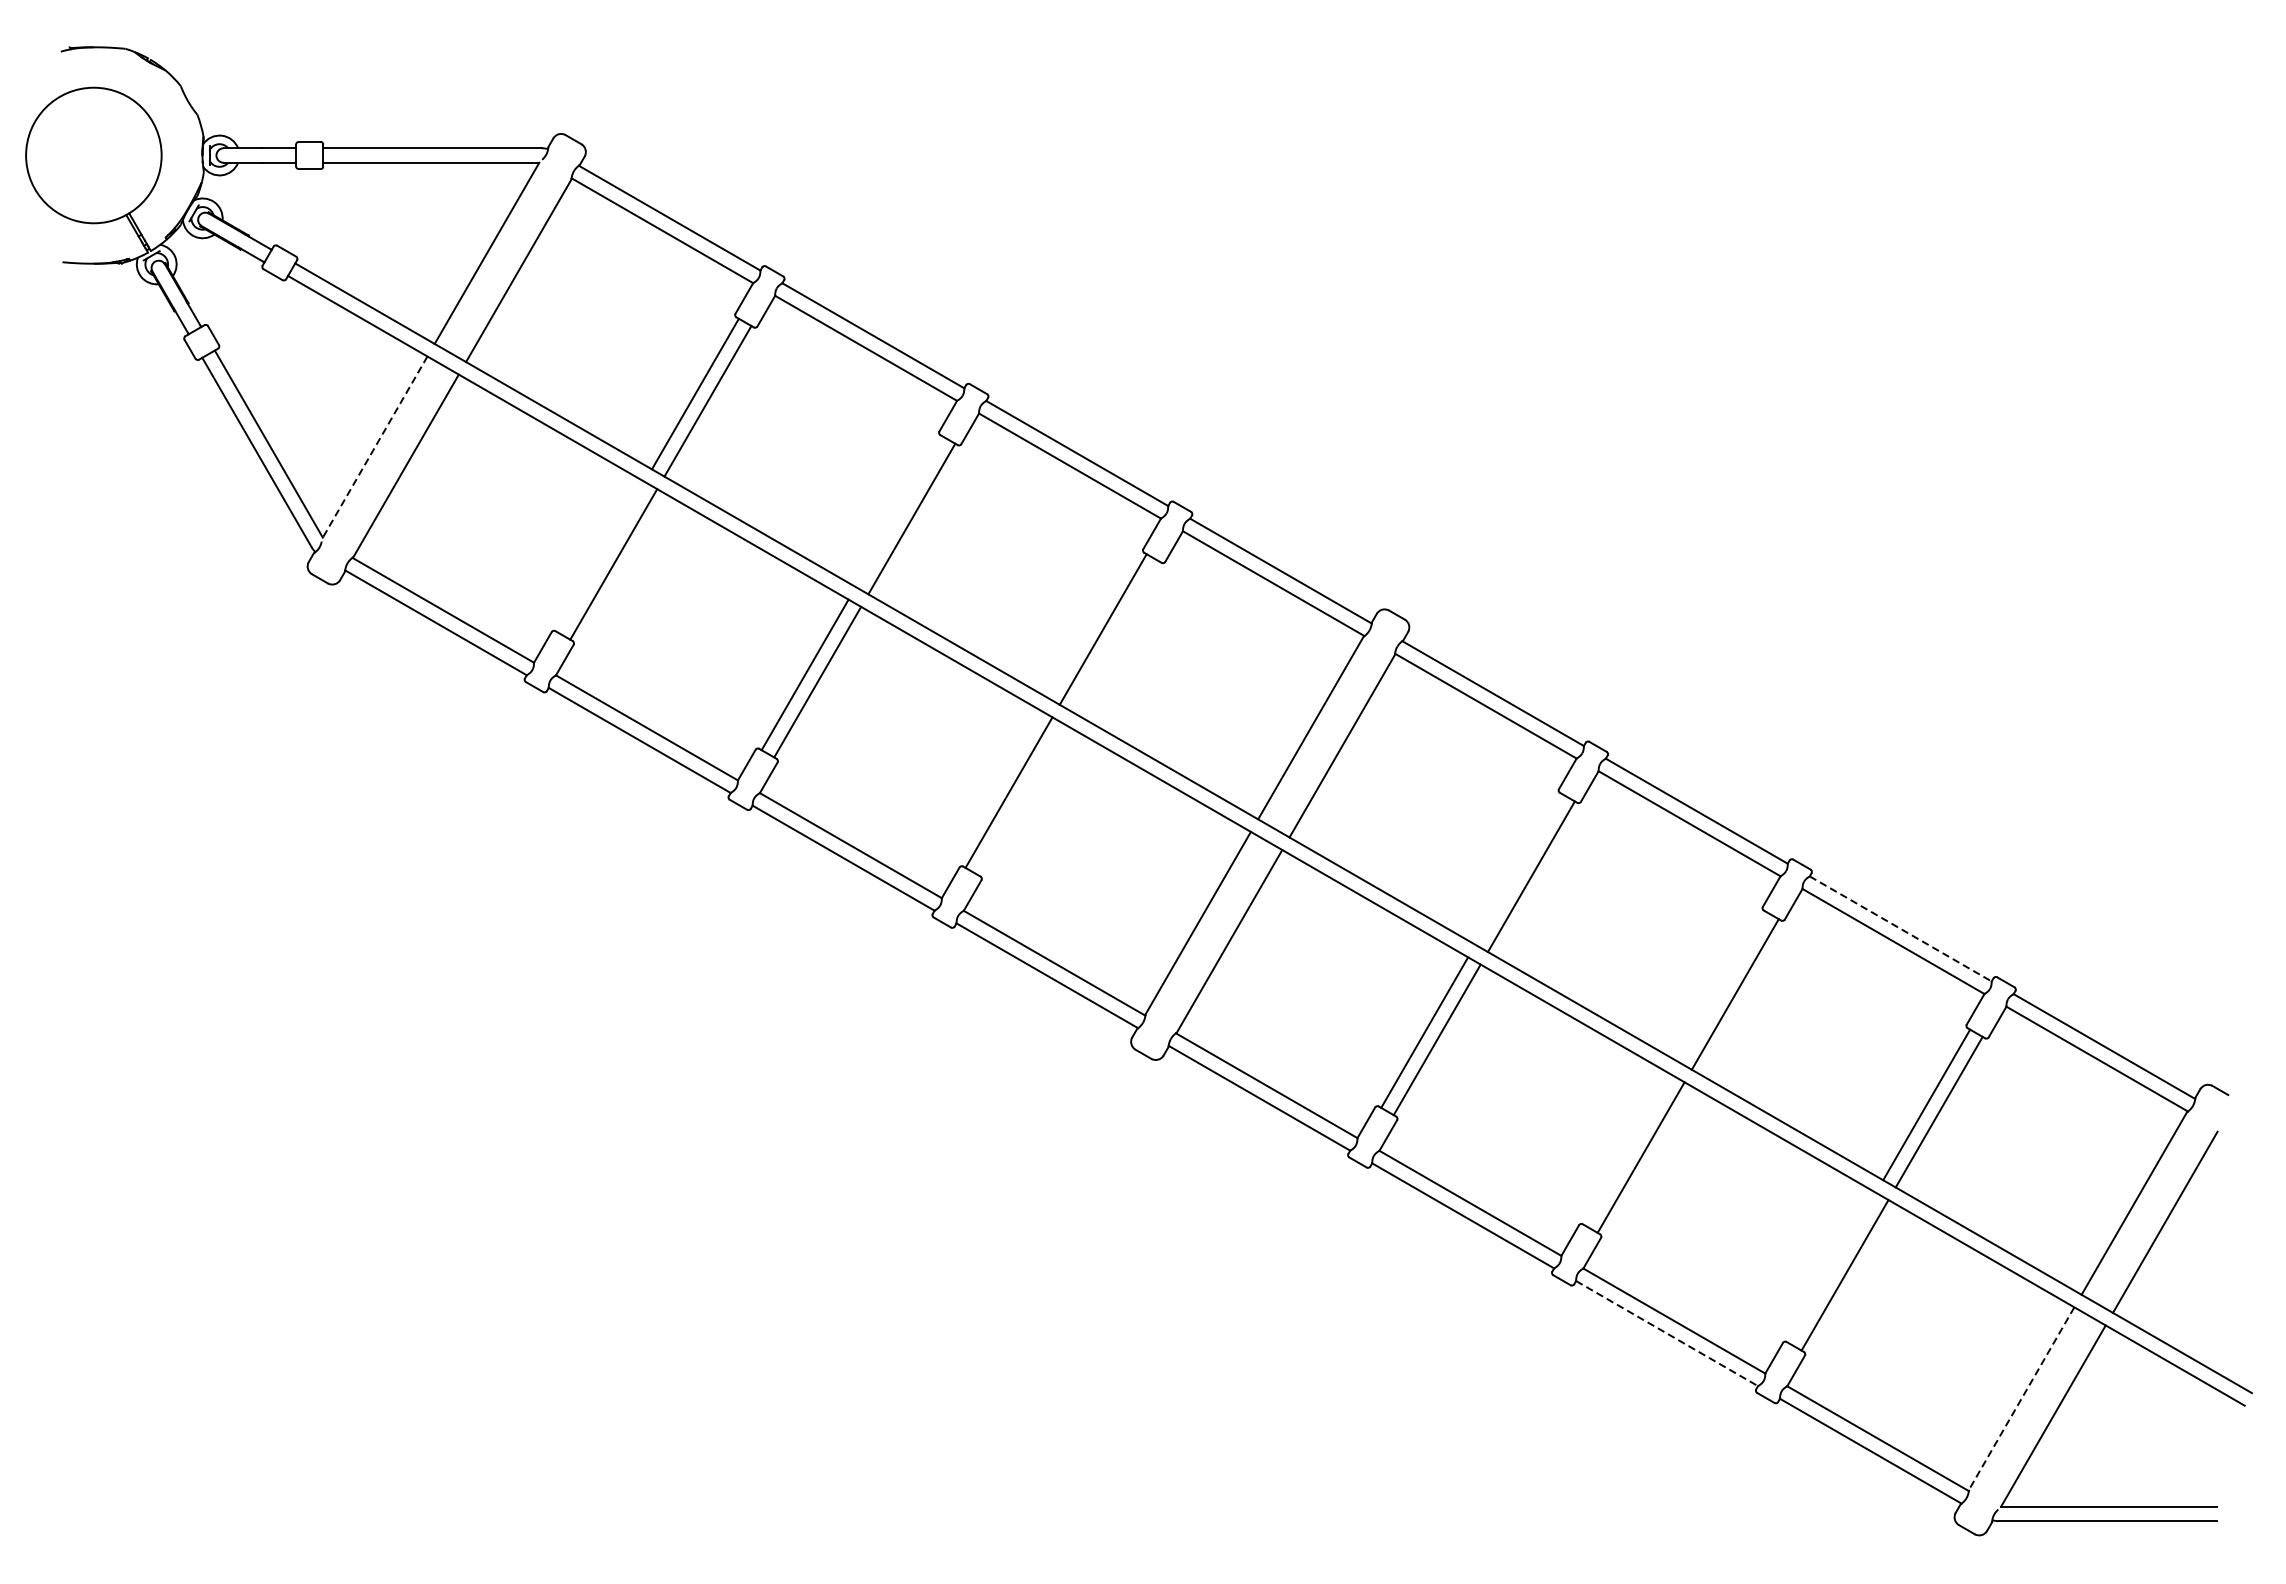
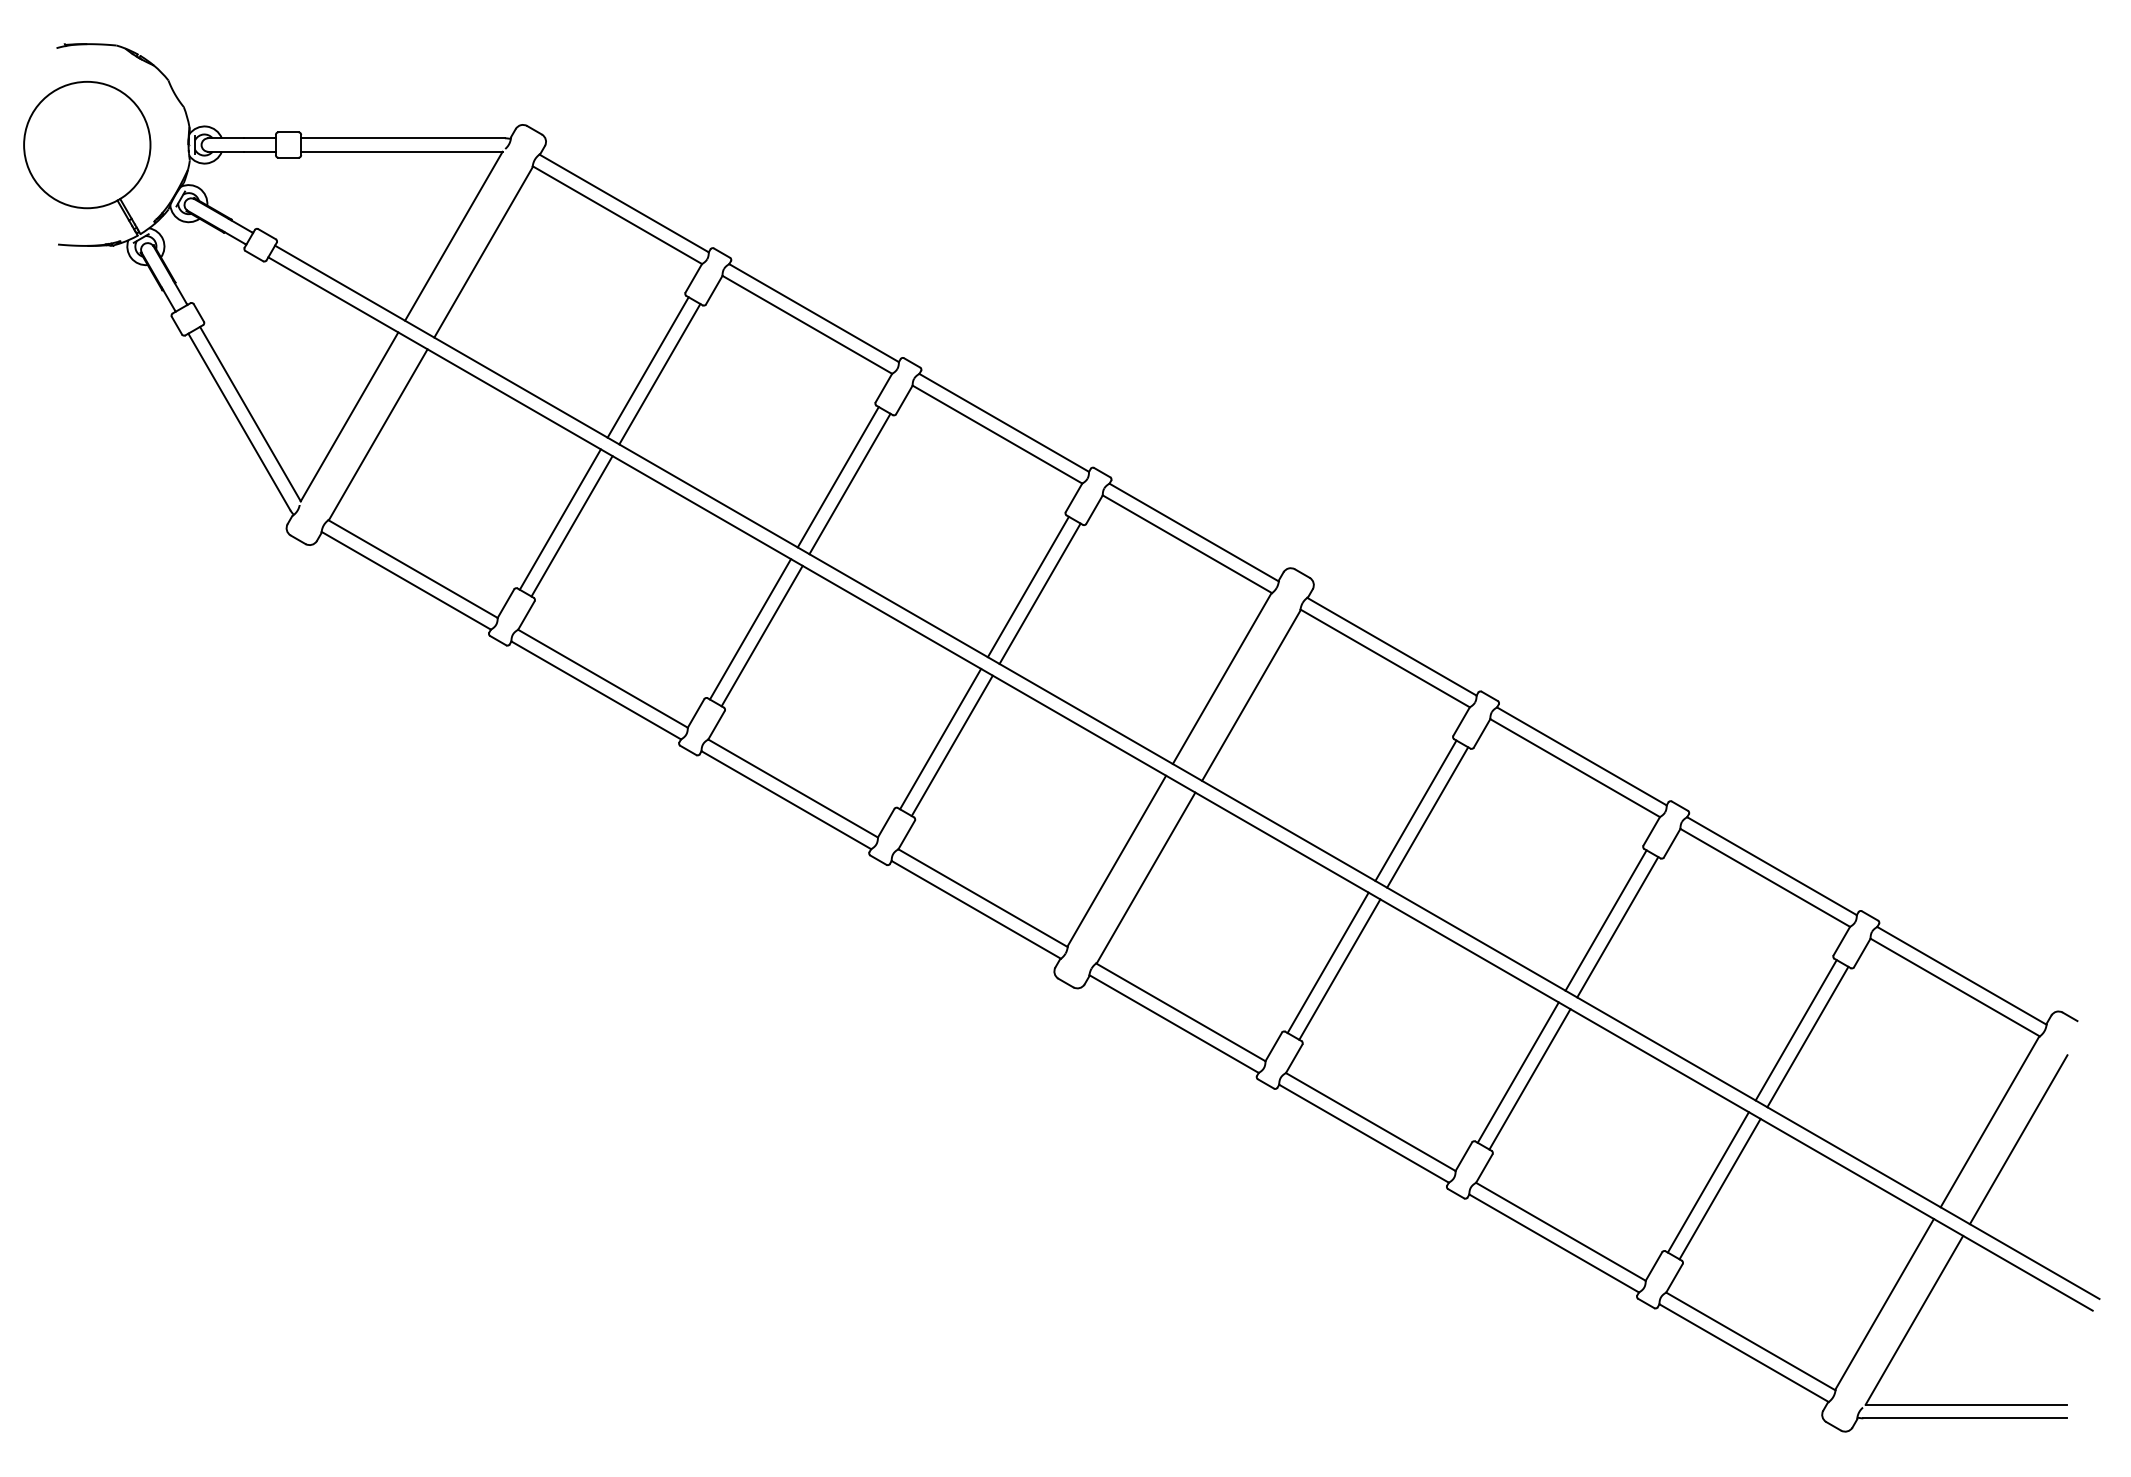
line: (375, 446) -> (349, 416), dashed -> solid
line: (898, 512) -> (837, 477), added
line: (600, 557) -> (559, 519), added
line: (1115, 636) -> (1039, 593), added
line: (1020, 799) -> (951, 745), added
line: (1518, 869) -> (1415, 810), added
line: (1901, 929) -> (1772, 866), dashed -> solid
line: (1722, 987) -> (1605, 920), added
line: (1627, 1150) -> (1517, 1072), added
line: (1831, 1268) -> (1707, 1182), added
line: (1667, 1333) -> (1554, 1243), dashed -> solid
line: (2021, 1399) -> (1884, 1304), dashed -> solid

